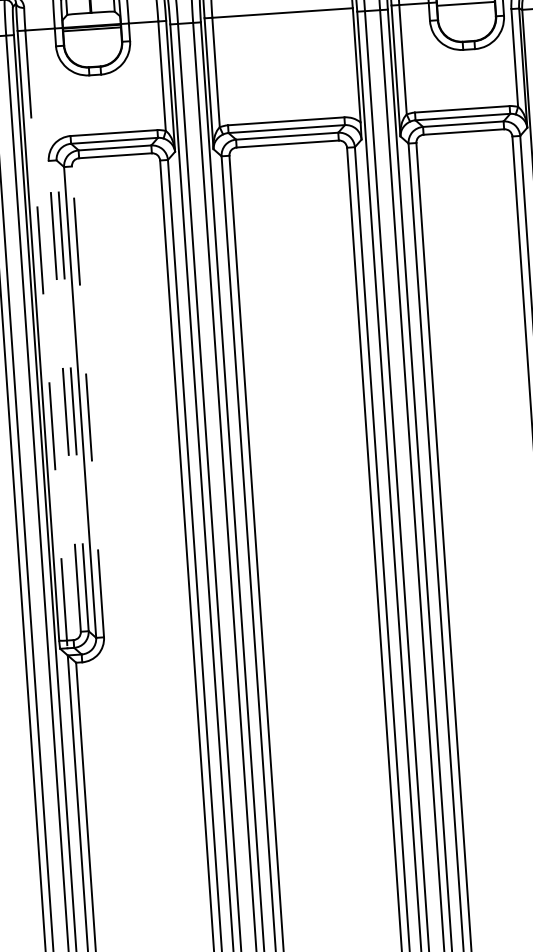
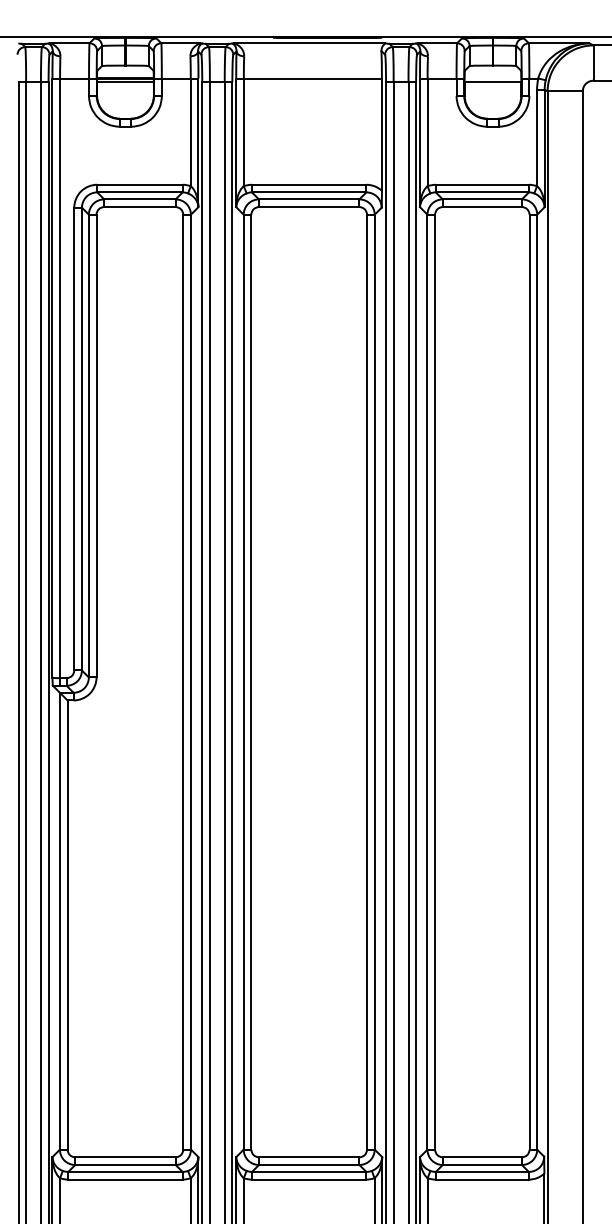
line: (46, 339) -> (60, 382), dashed -> solid
line: (65, 395) -> (74, 438), dashed -> solid
line: (72, 395) -> (81, 438), dashed -> solid
line: (87, 401) -> (96, 445), dashed -> solid

